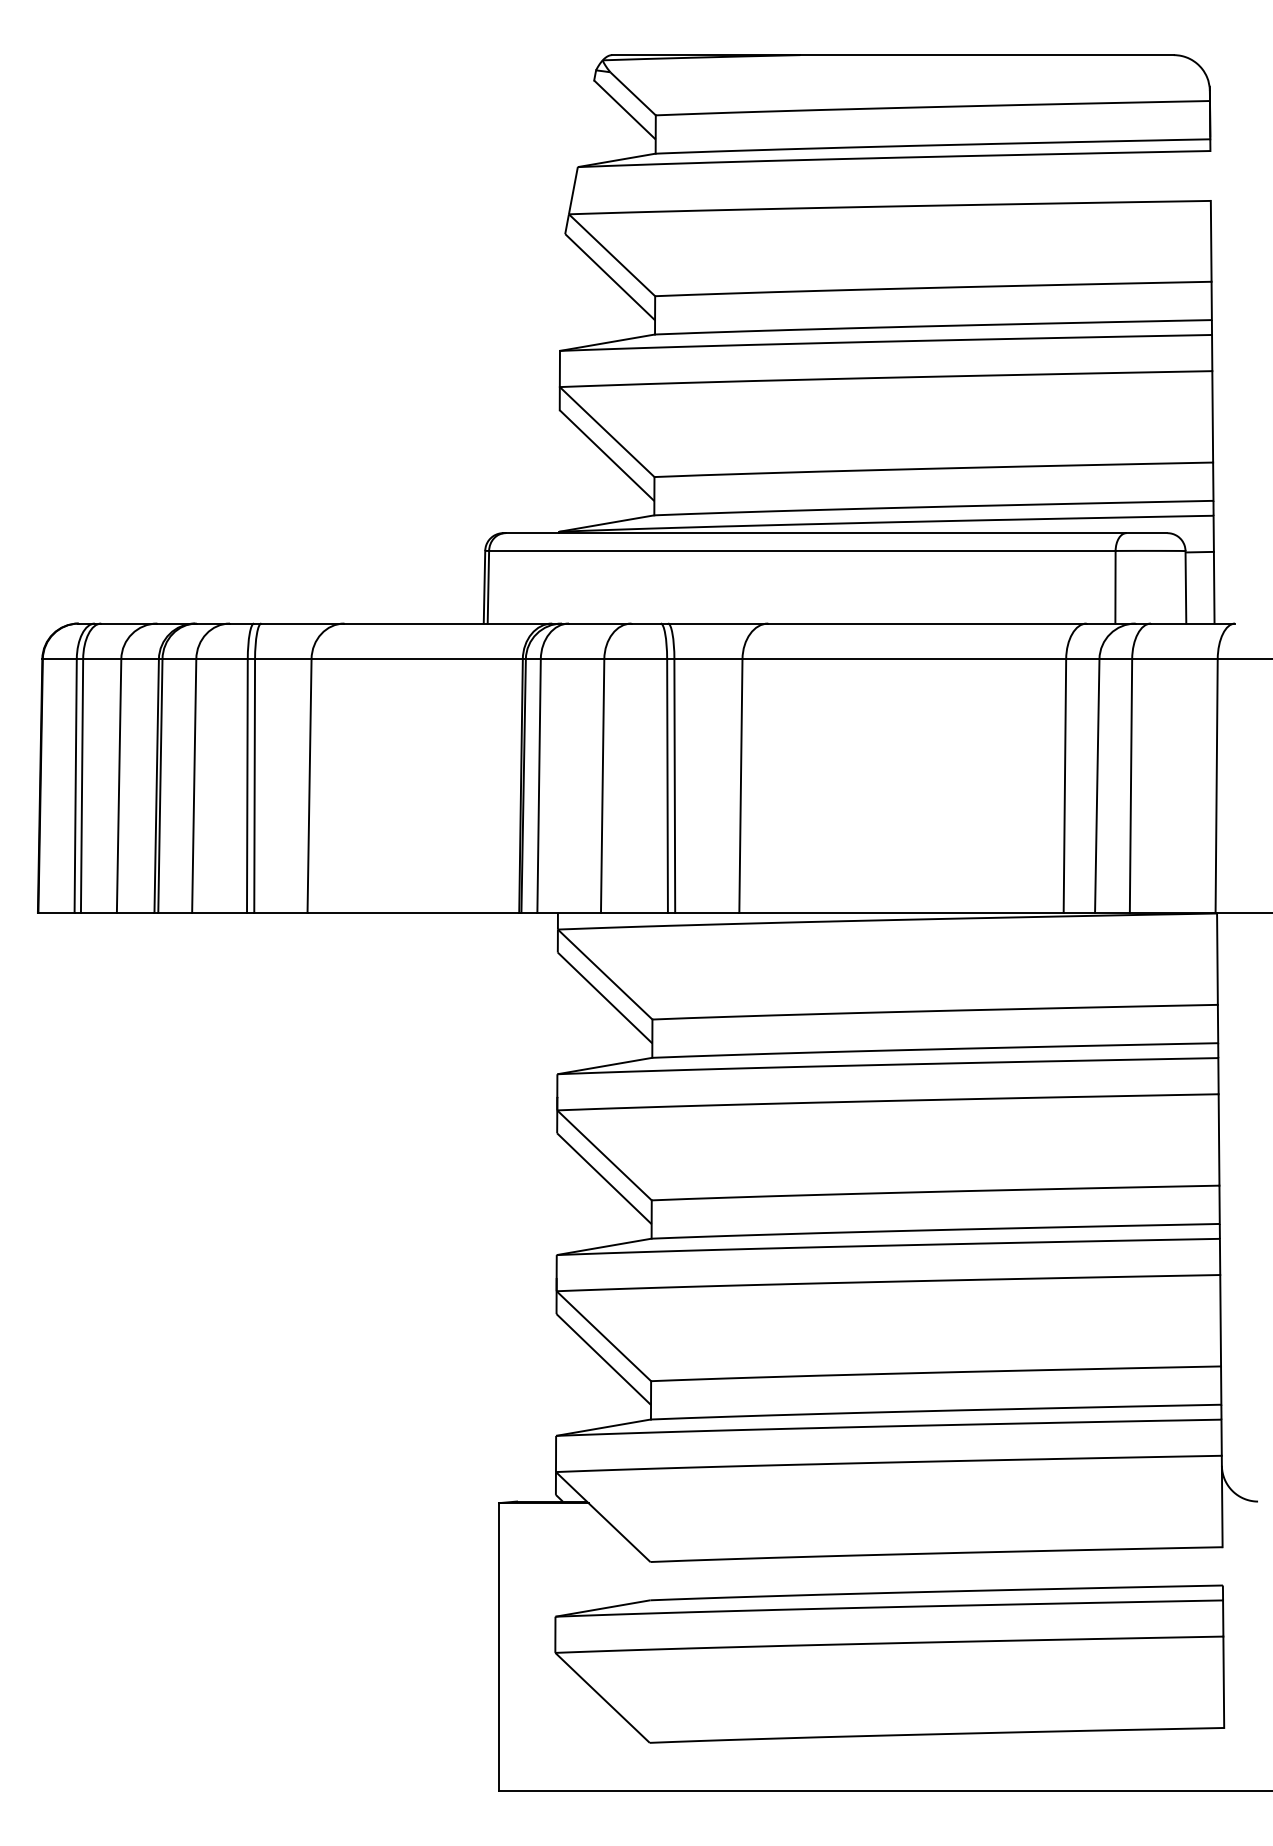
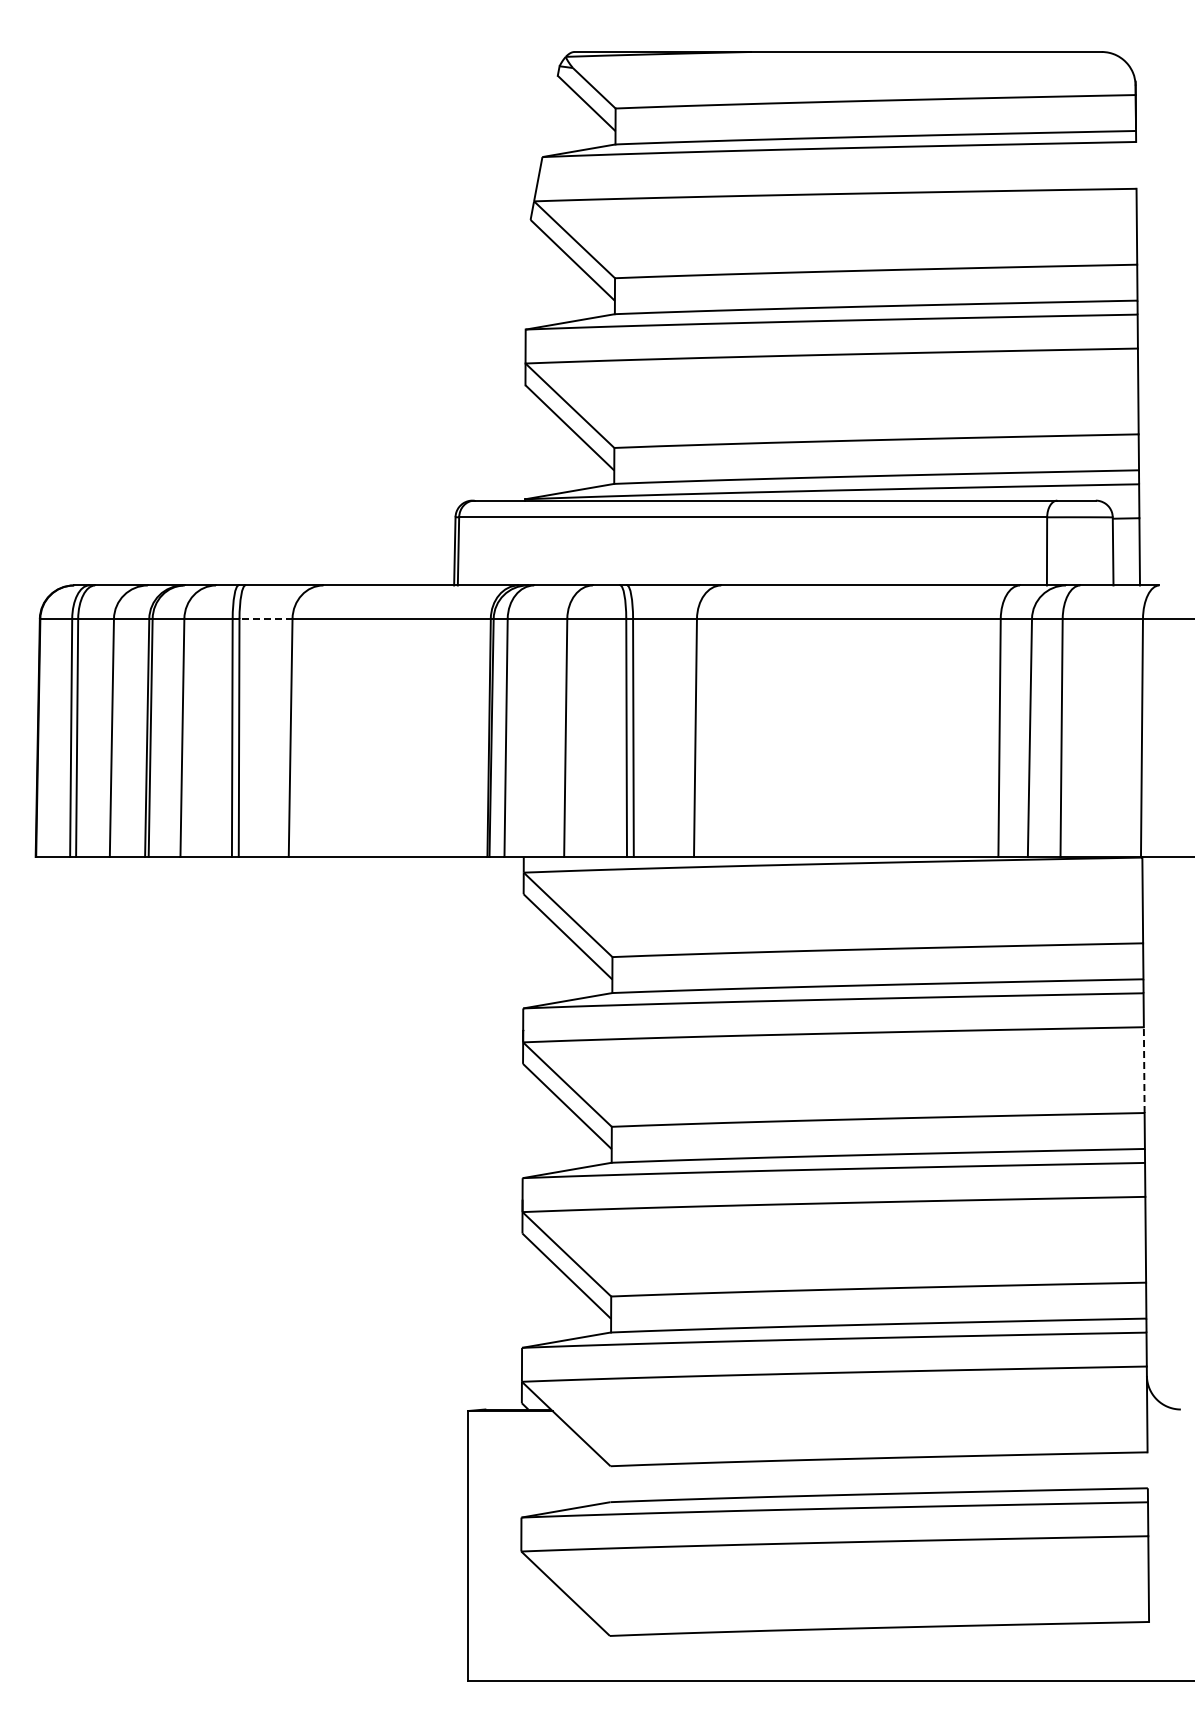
line: (283, 658) -> (266, 618), solid -> dashed
line: (1219, 1140) -> (1144, 1070), solid -> dashed

